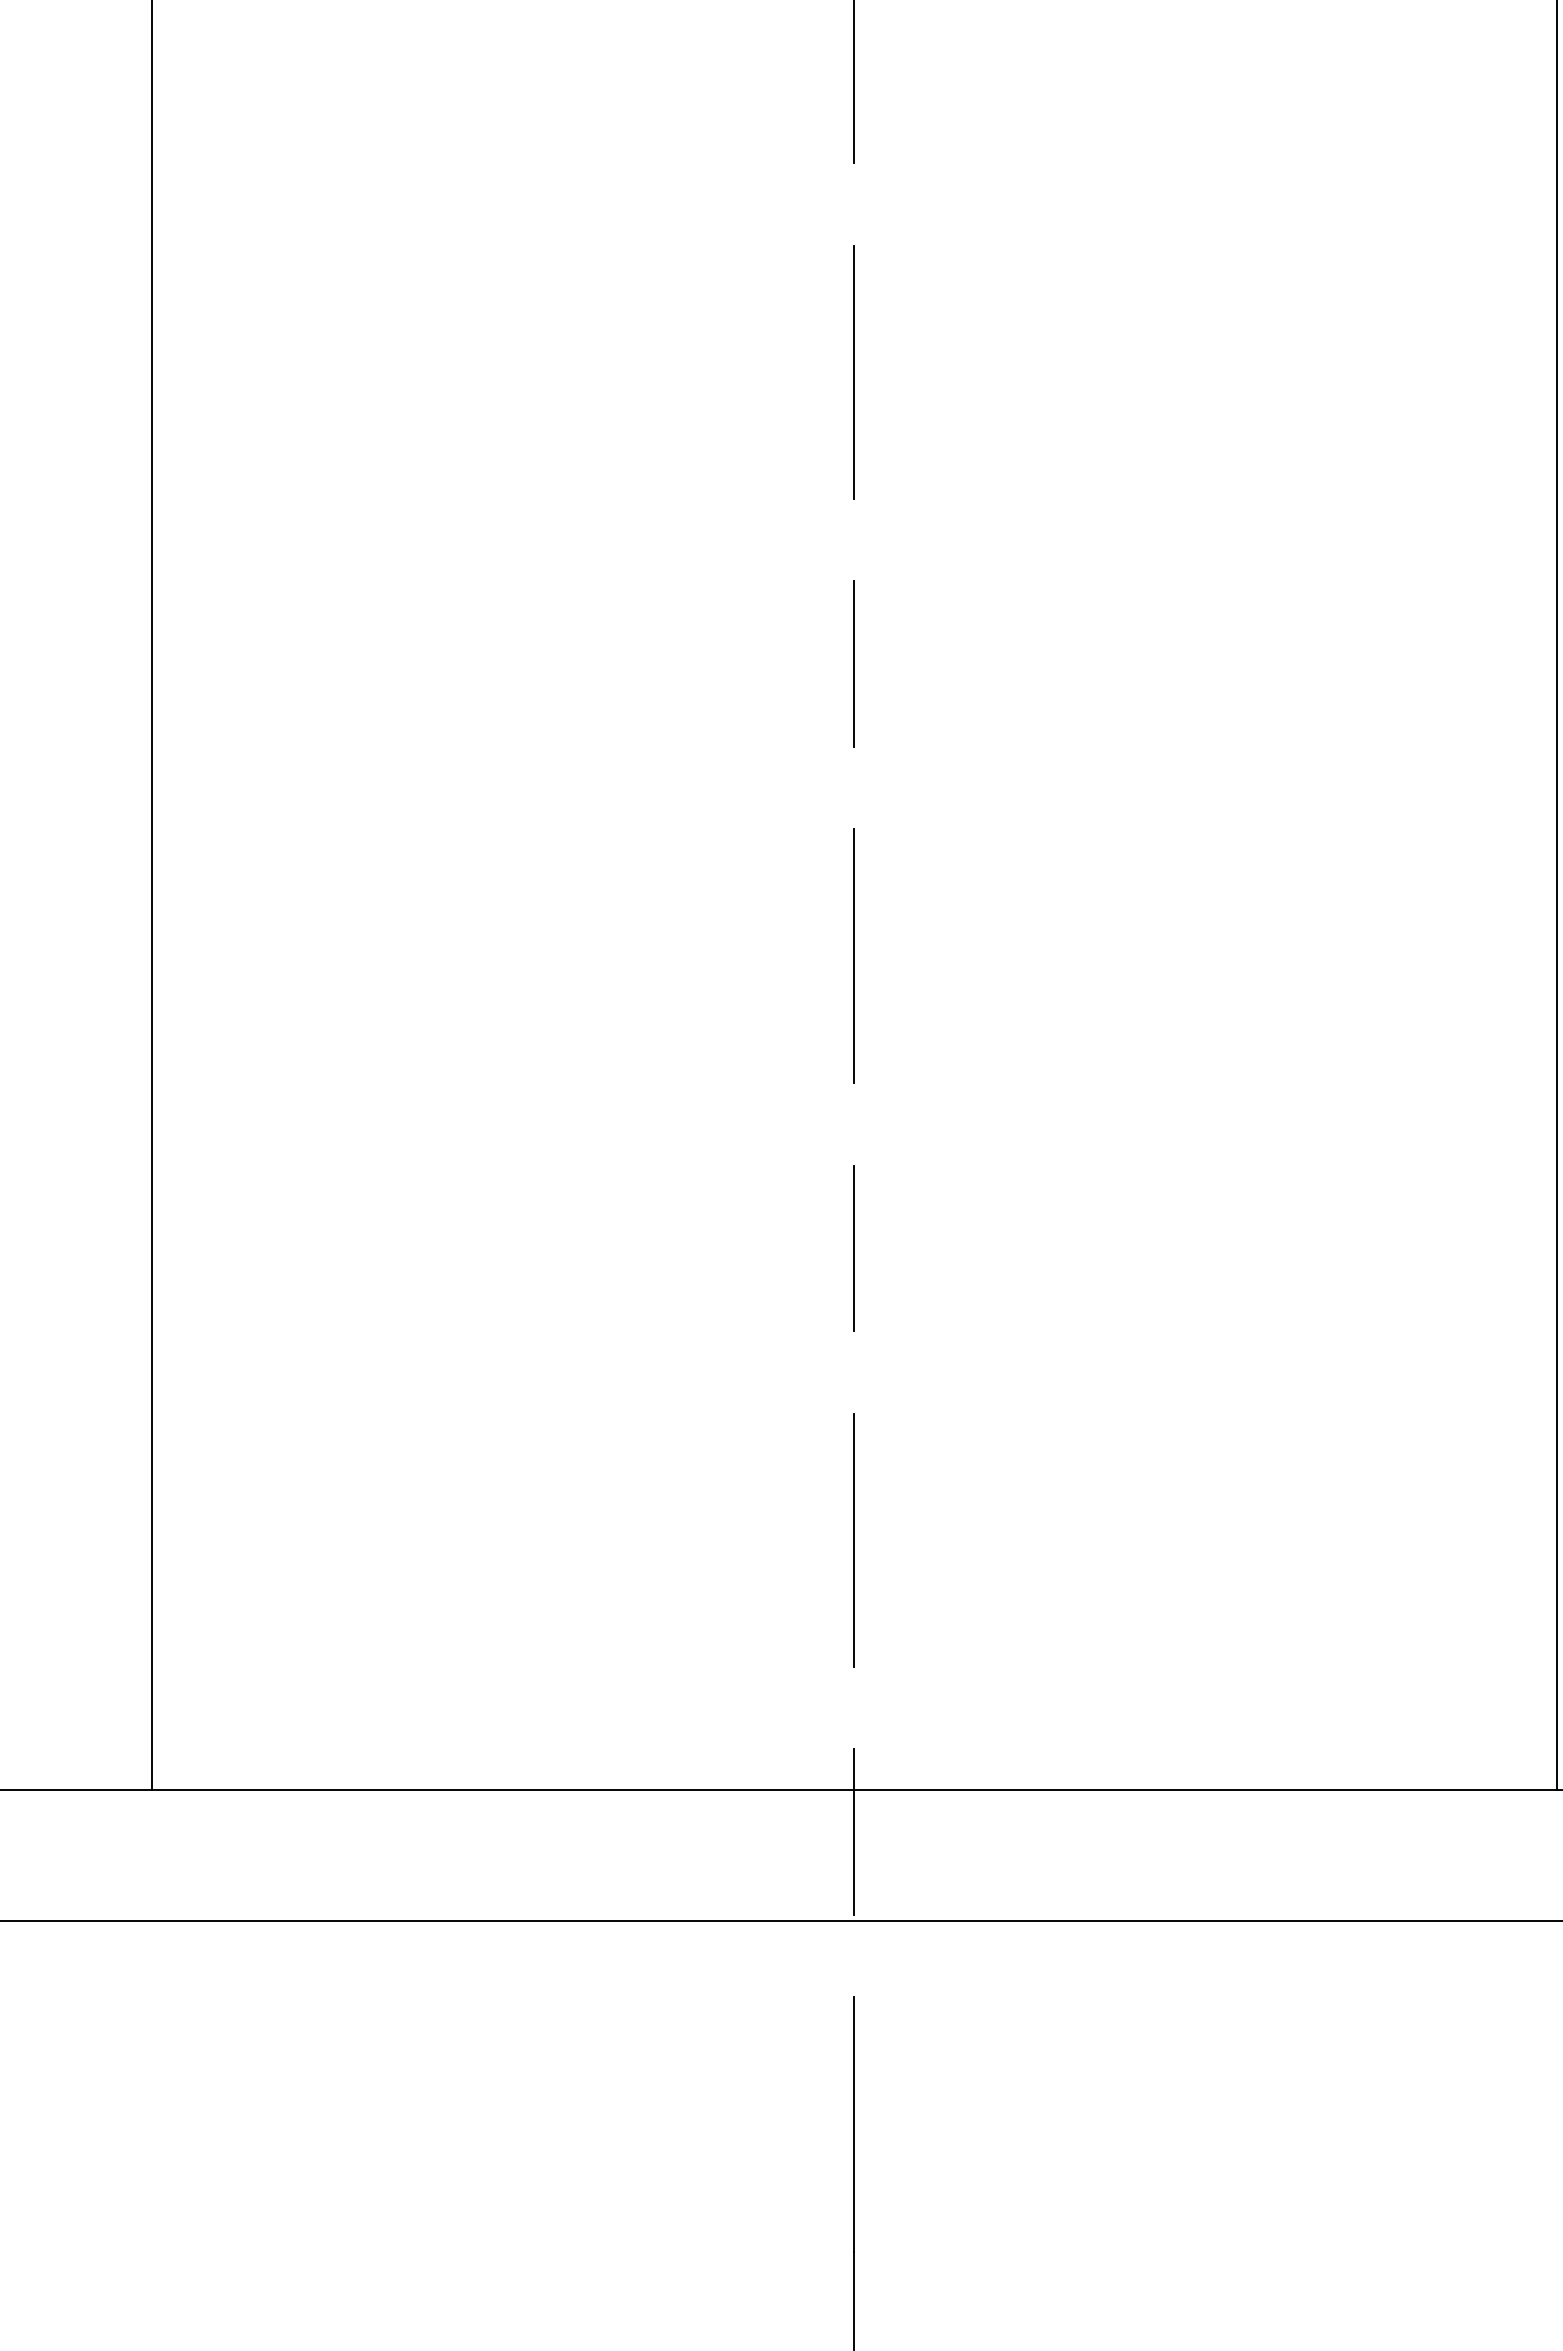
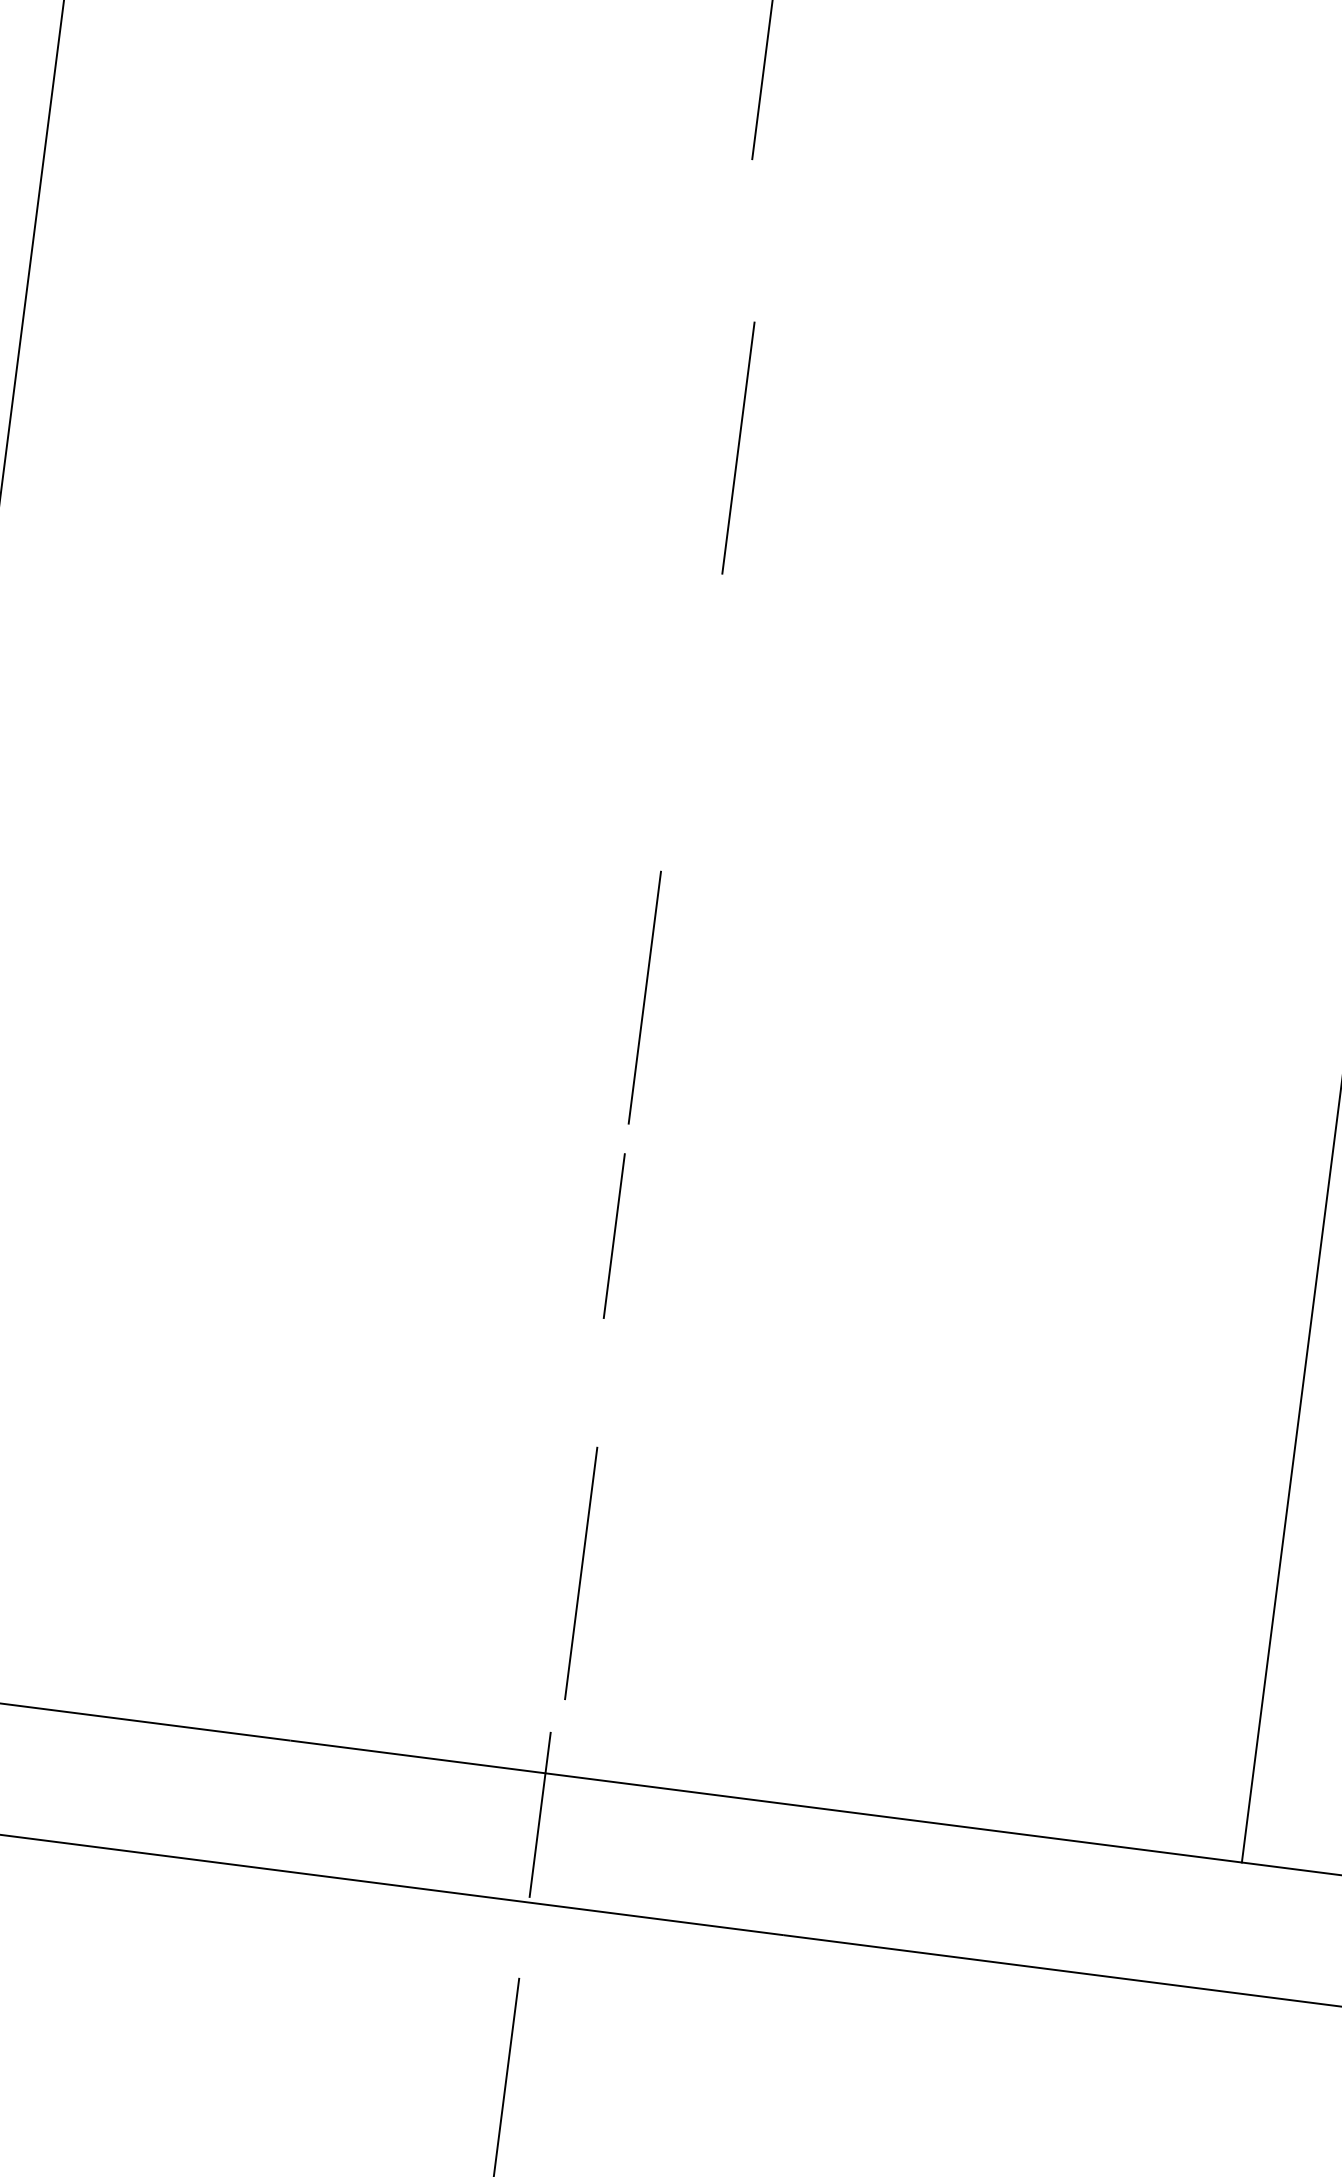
line: (853, 372) -> (737, 448), moved
line: (854, 663) -> (688, 655), removed
line: (853, 955) -> (644, 996), moved
line: (853, 1540) -> (580, 1573), moved

